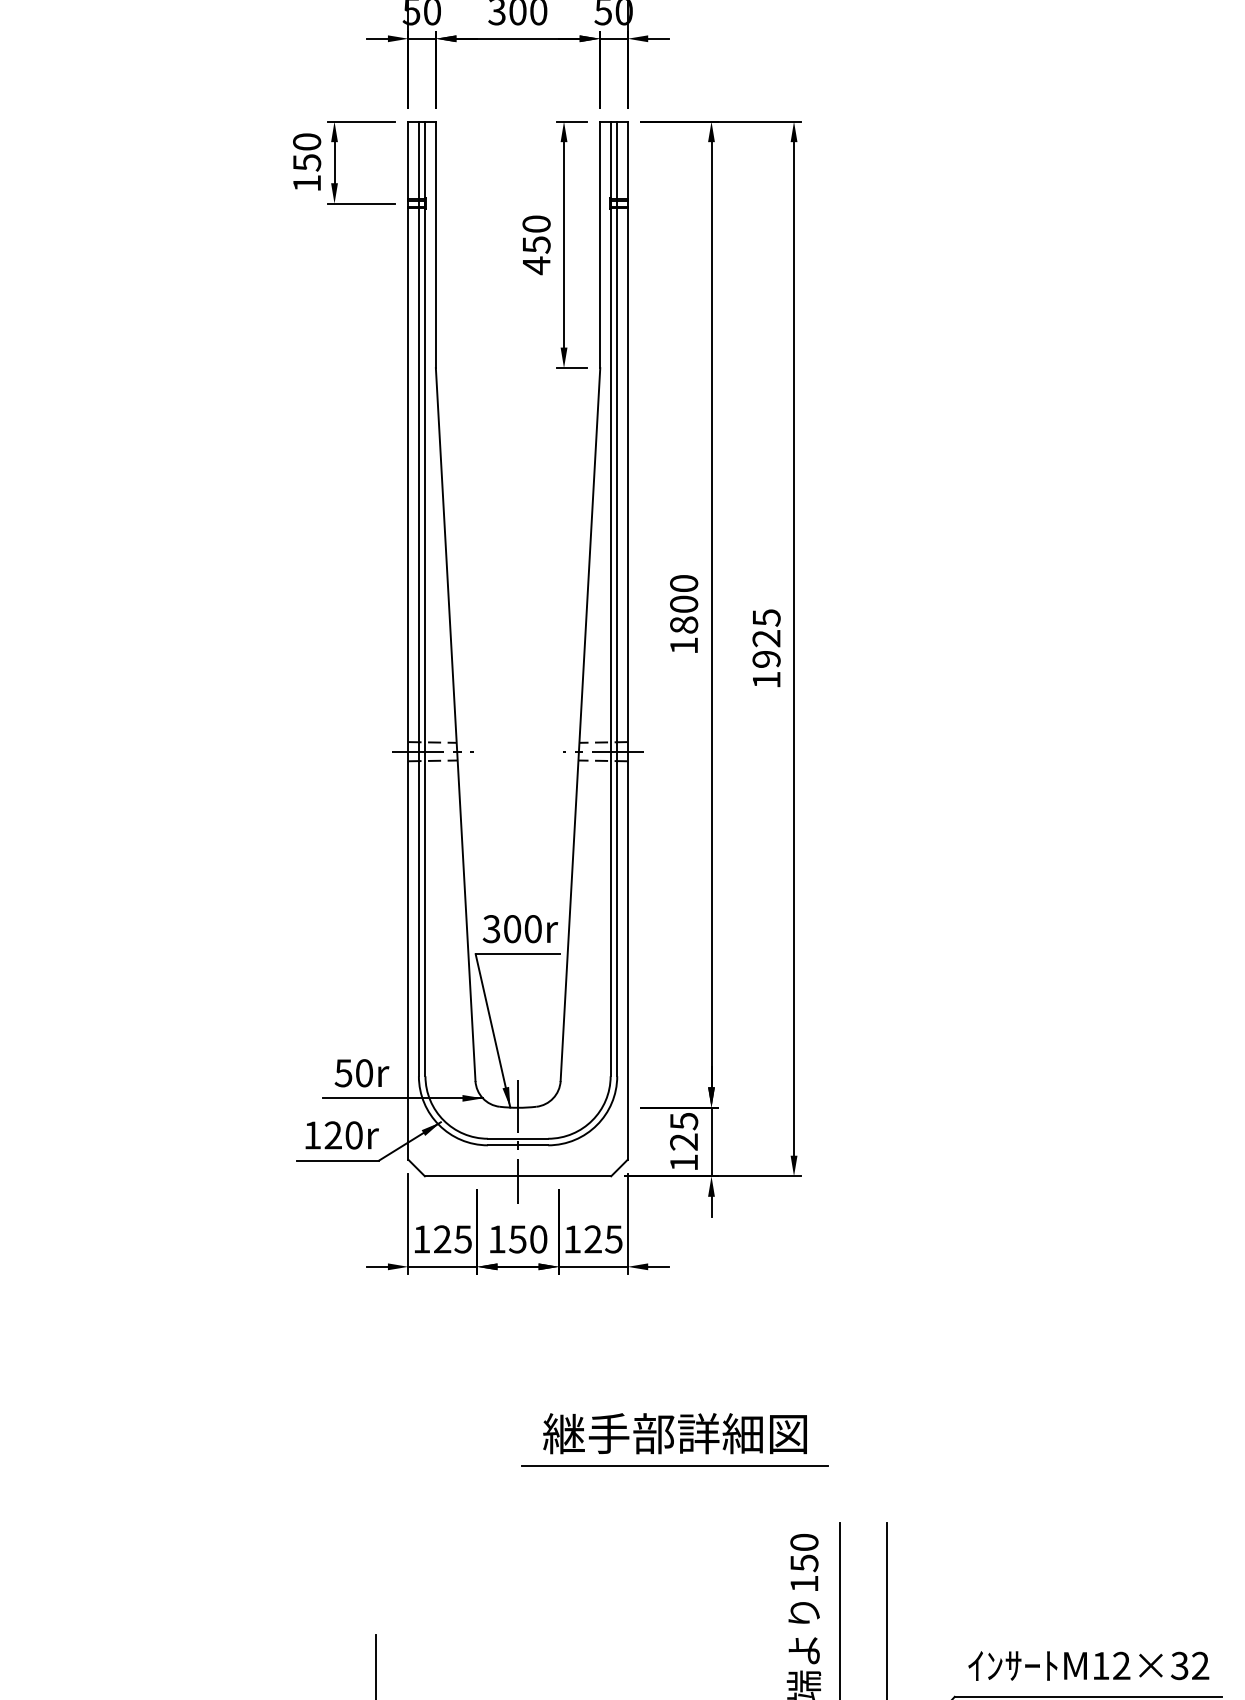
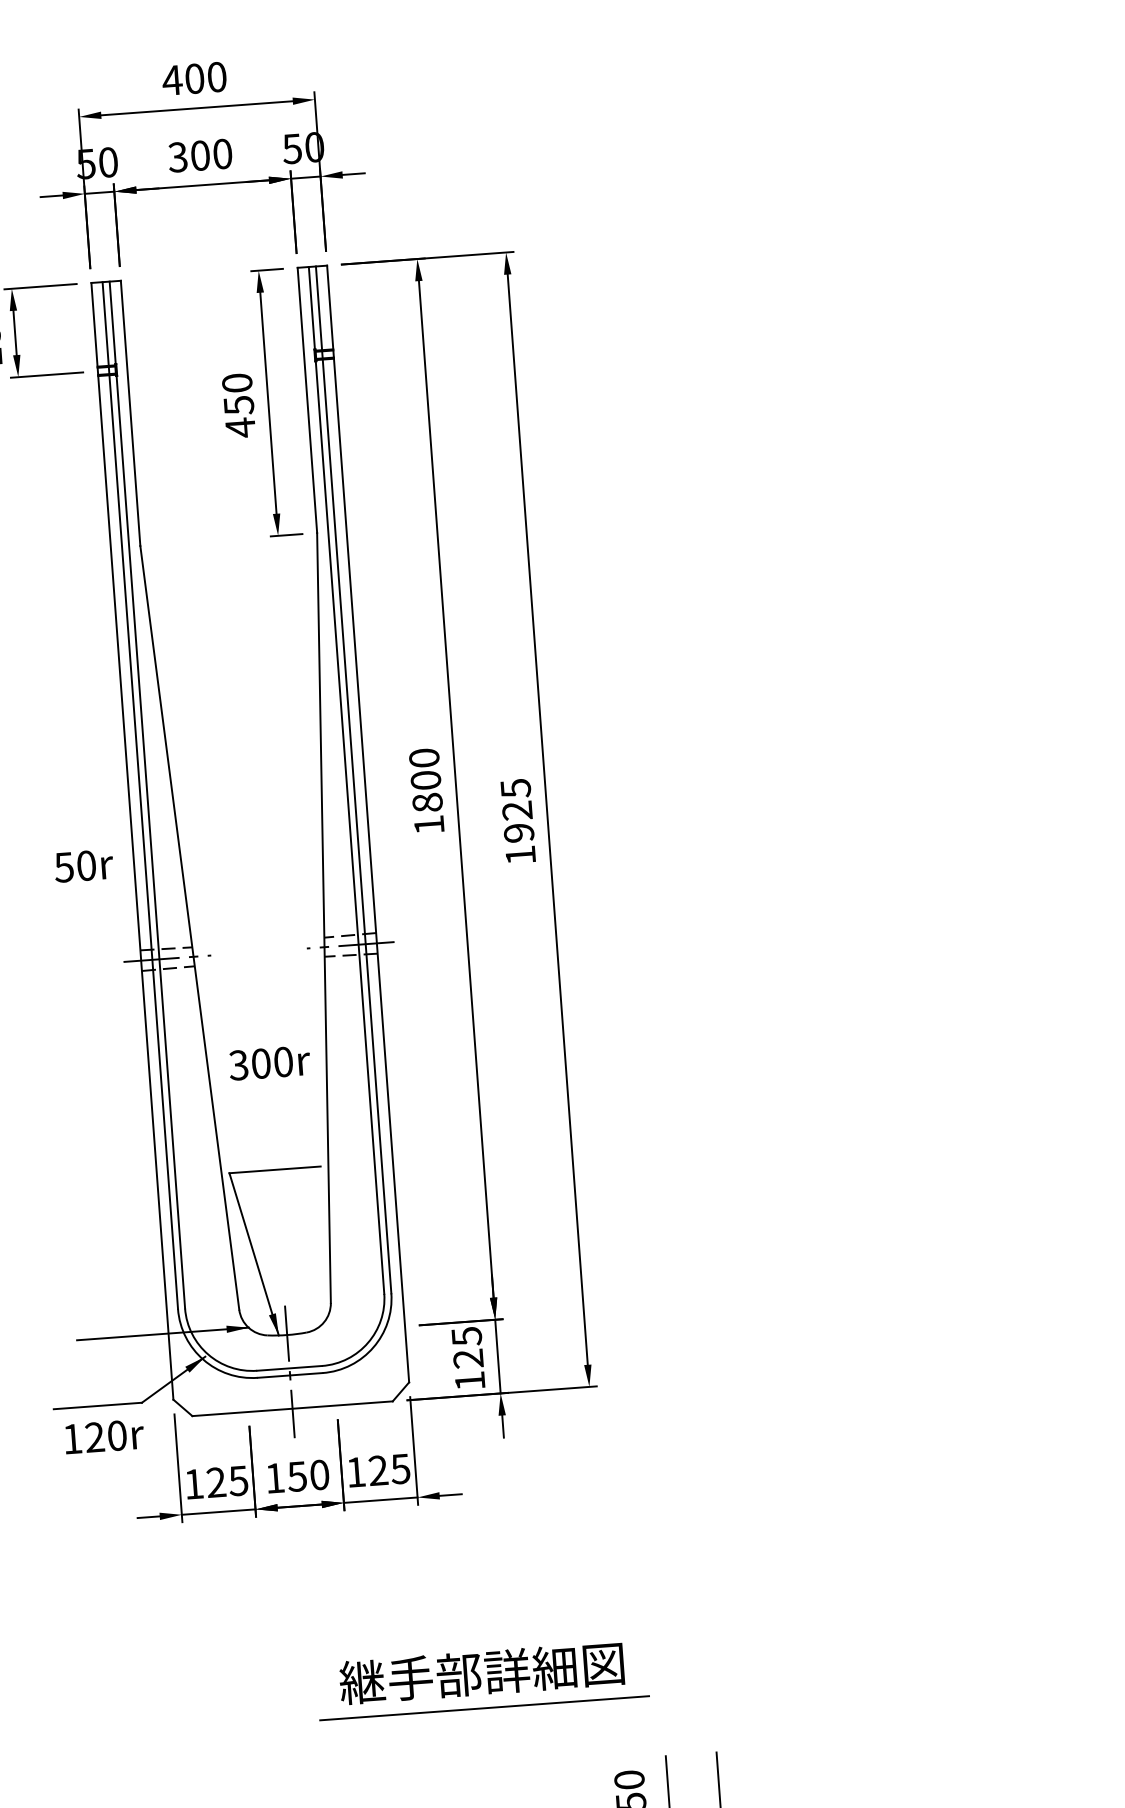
text: (520, 929) -> (269, 1063), moved
text: (361, 1073) -> (83, 866), moved
text: (341, 1135) -> (103, 1436), moved

